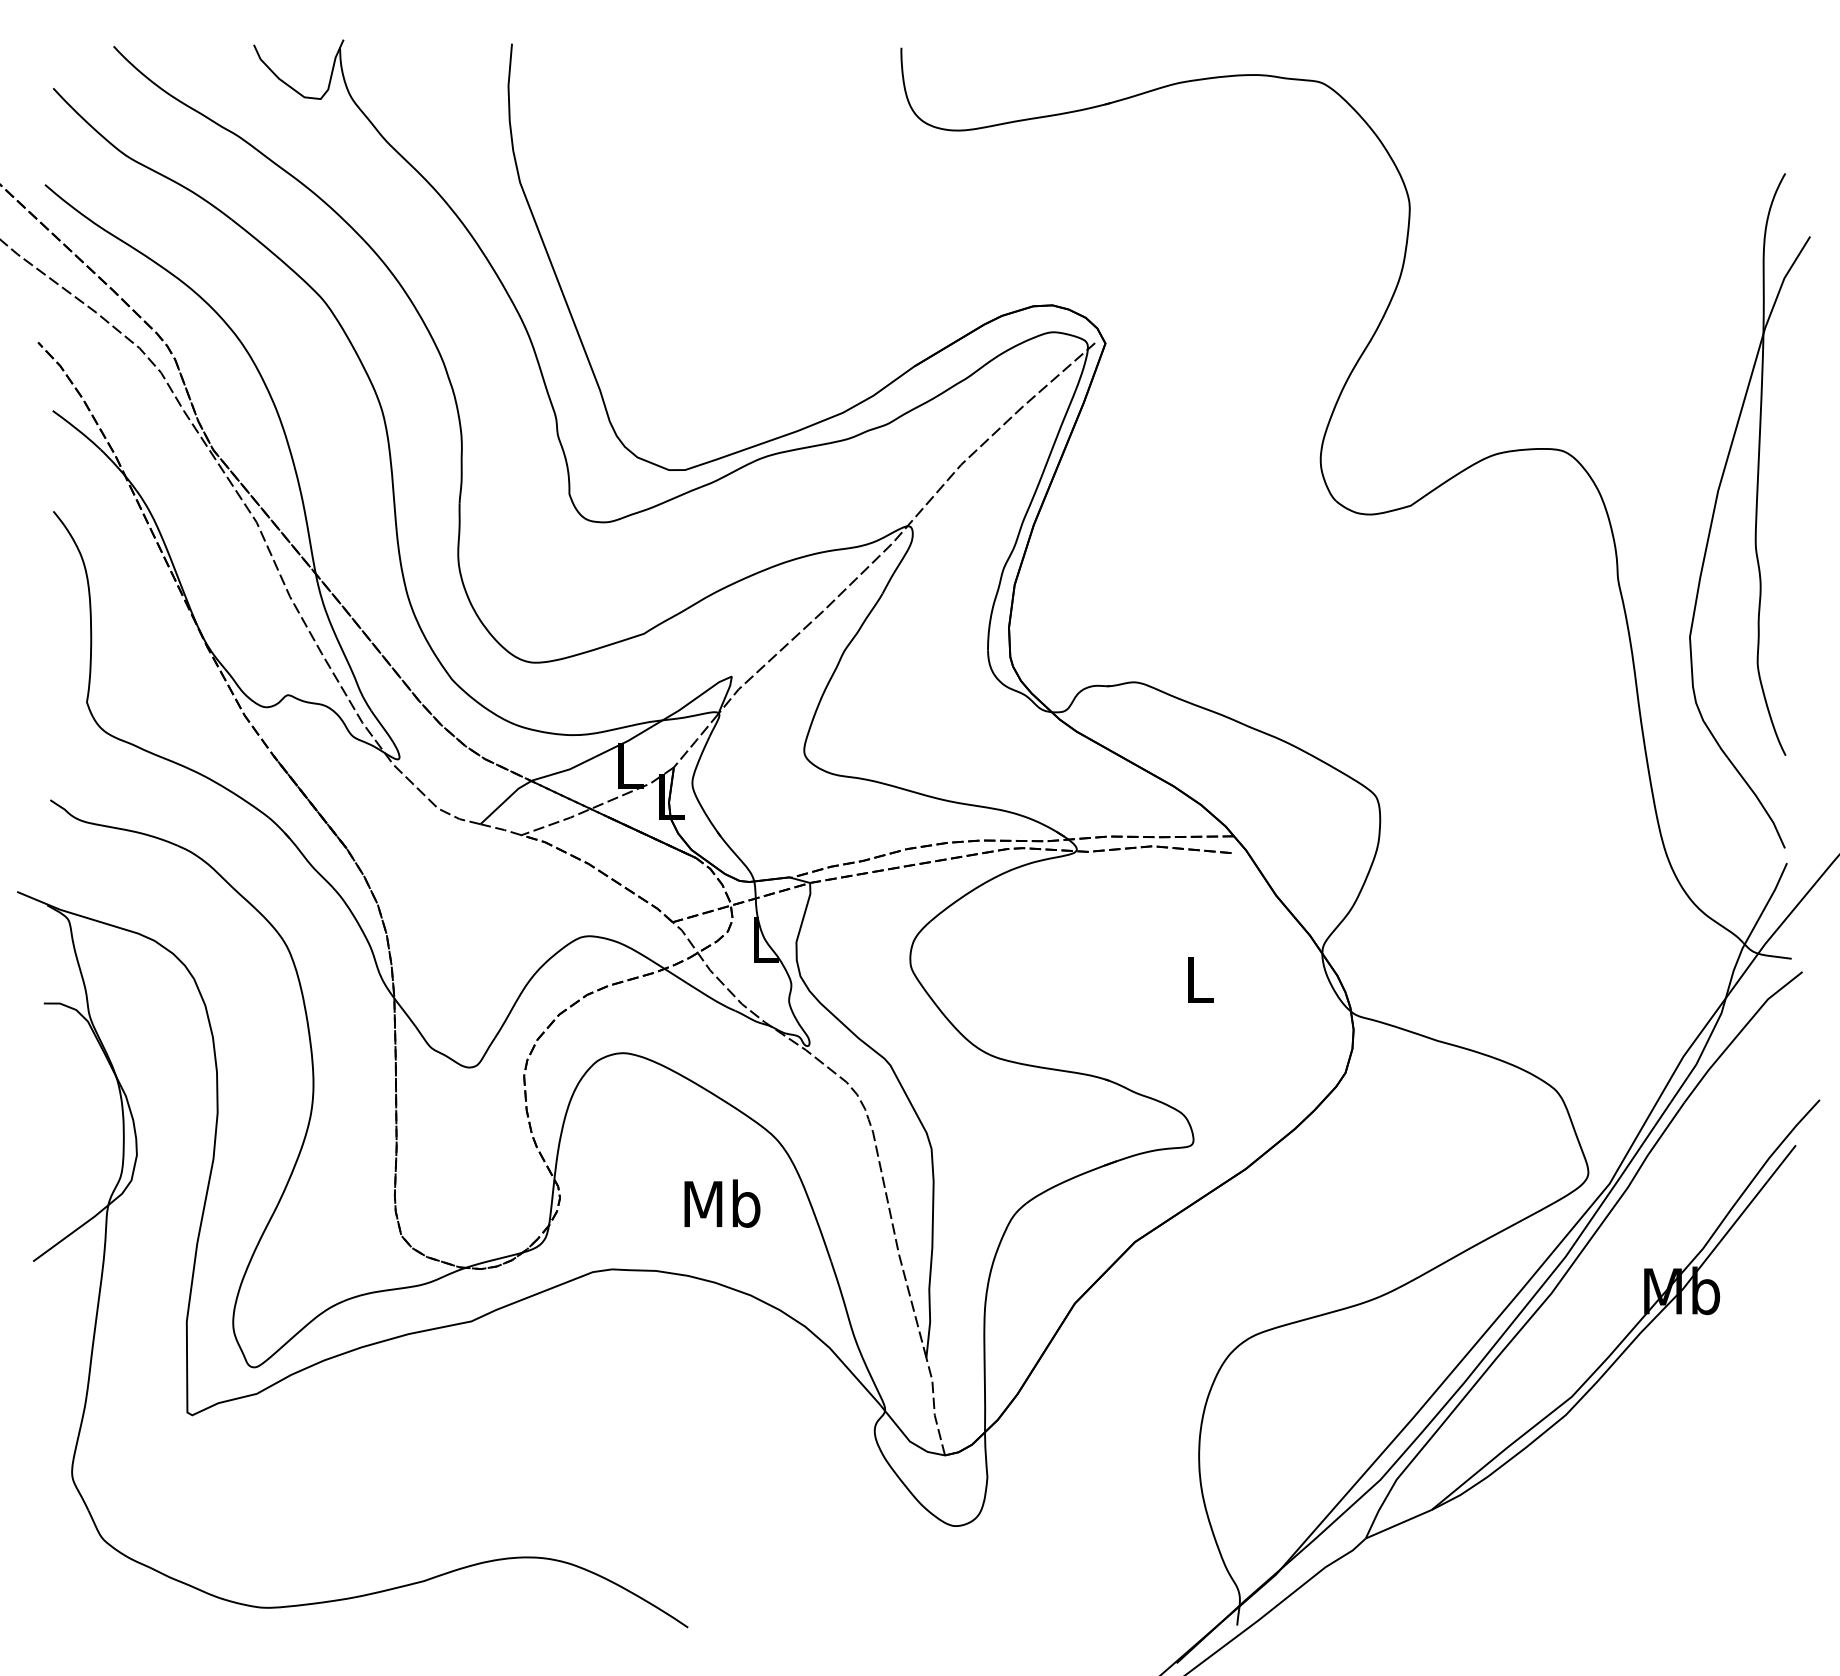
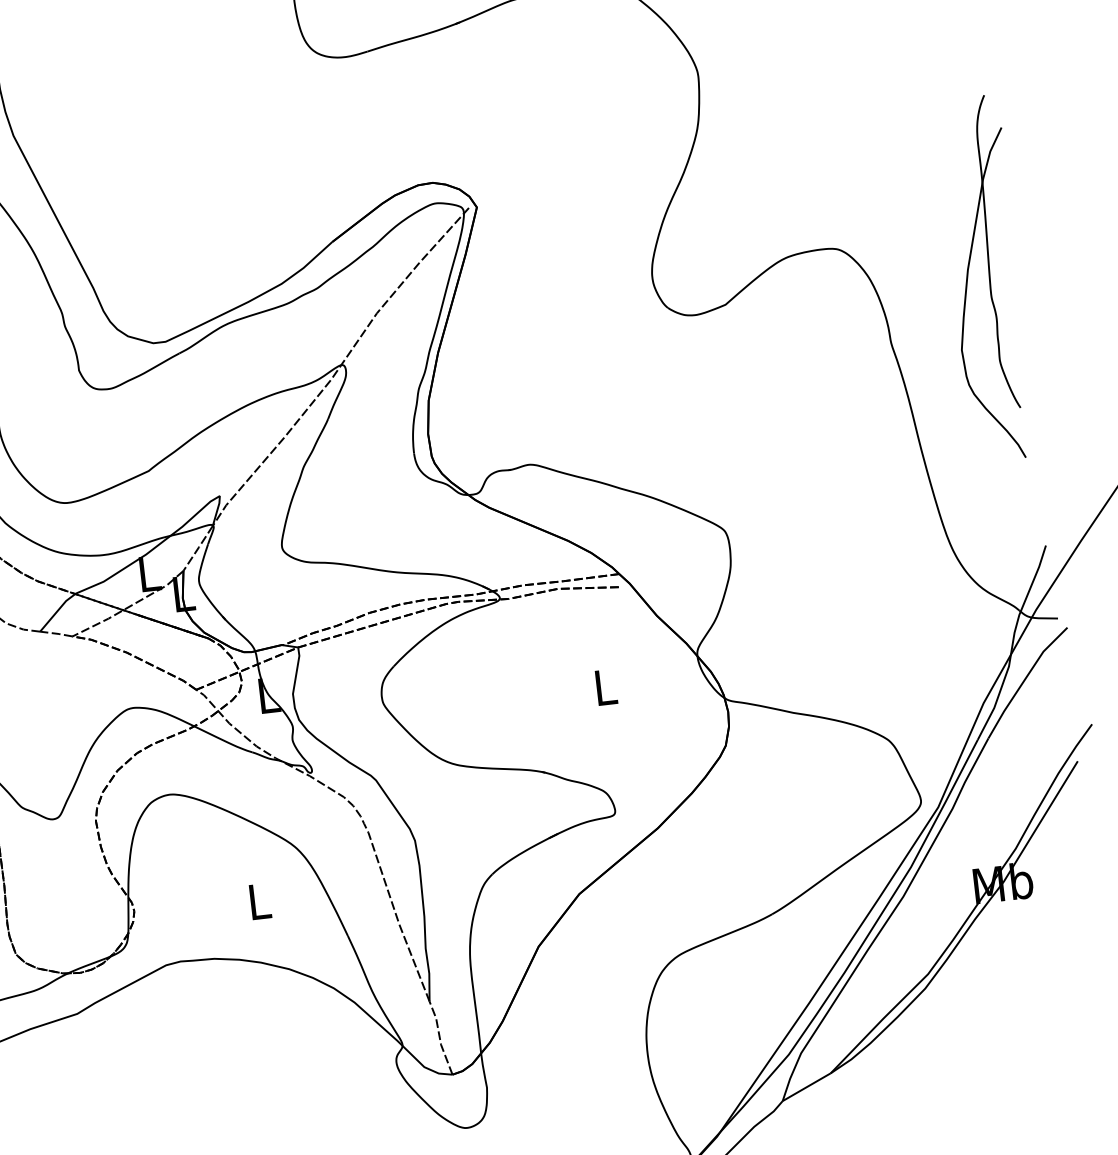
part: (1749, 510) -> (985, 278), size x0.7
text: (722, 1203) -> (259, 901), Mb -> L

